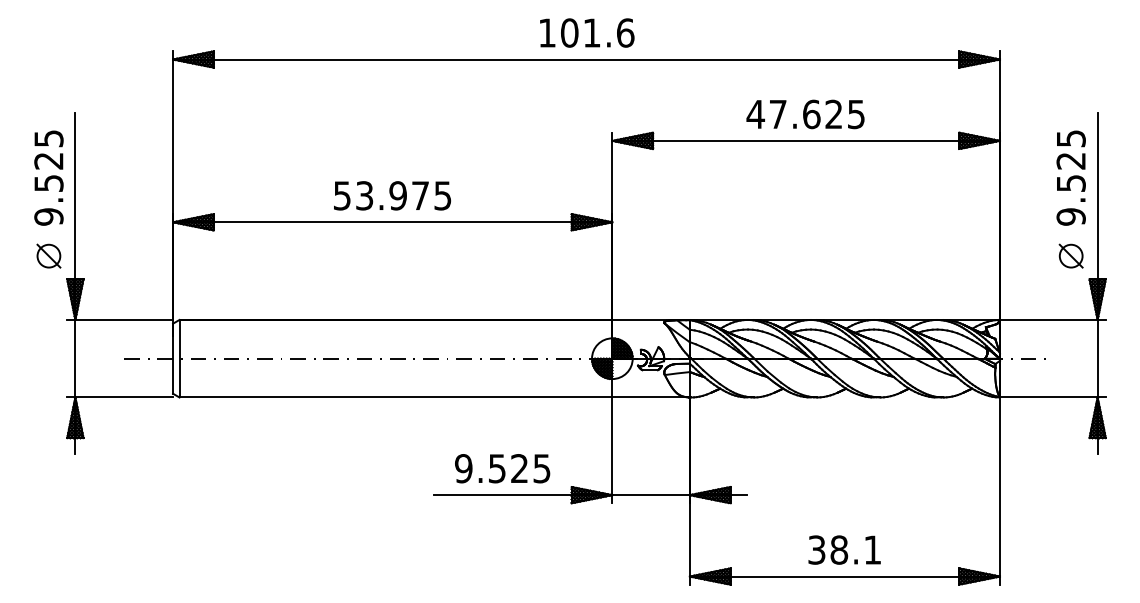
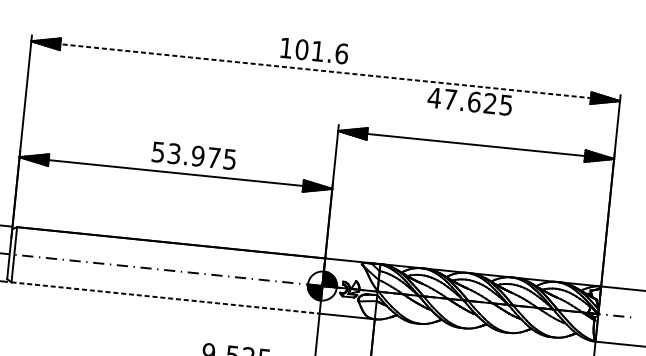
text: (587, 32) -> (314, 50), moved
line: (587, 59) -> (326, 71), solid -> dashed
text: (805, 114) -> (470, 101), moved
text: (392, 195) -> (194, 155), moved
line: (396, 397) -> (165, 298), solid -> dashed

